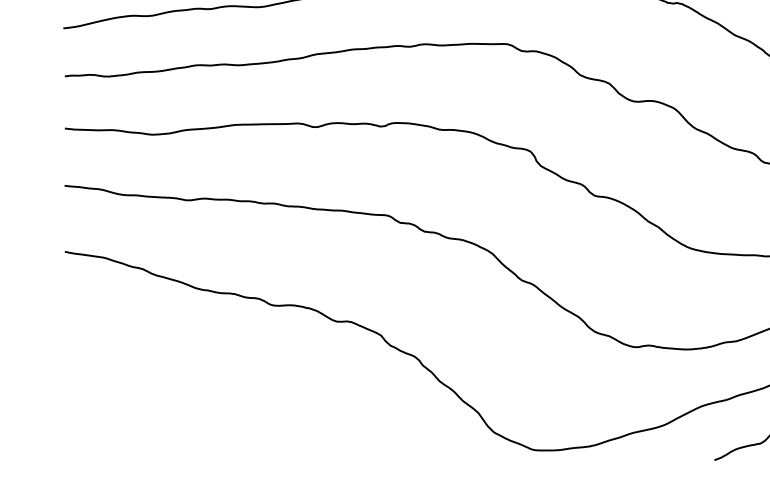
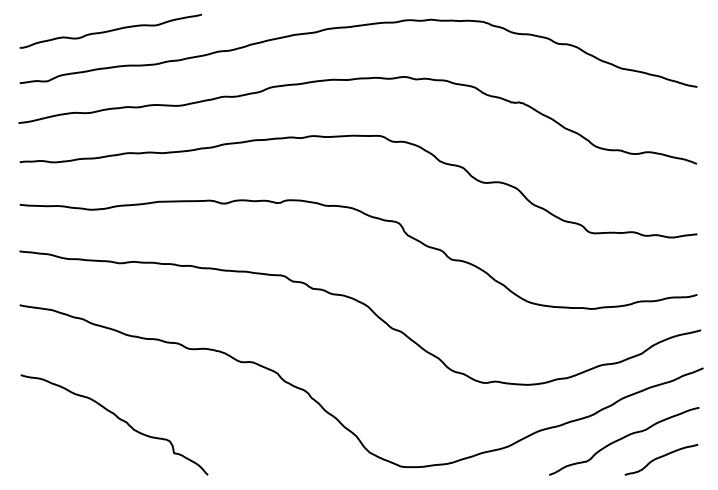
curve: (186, 392) -> (118, 419), added

